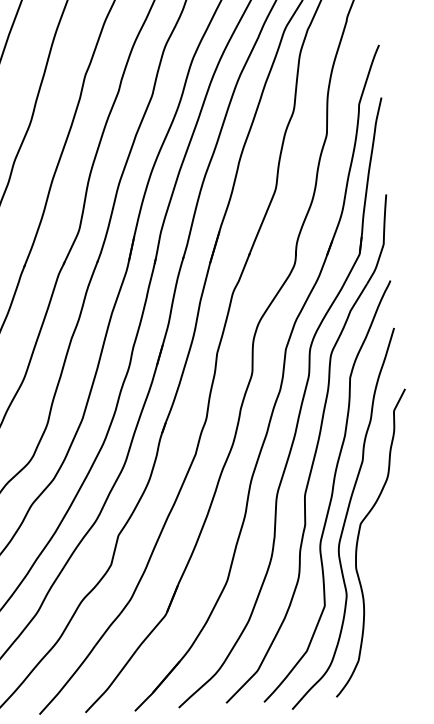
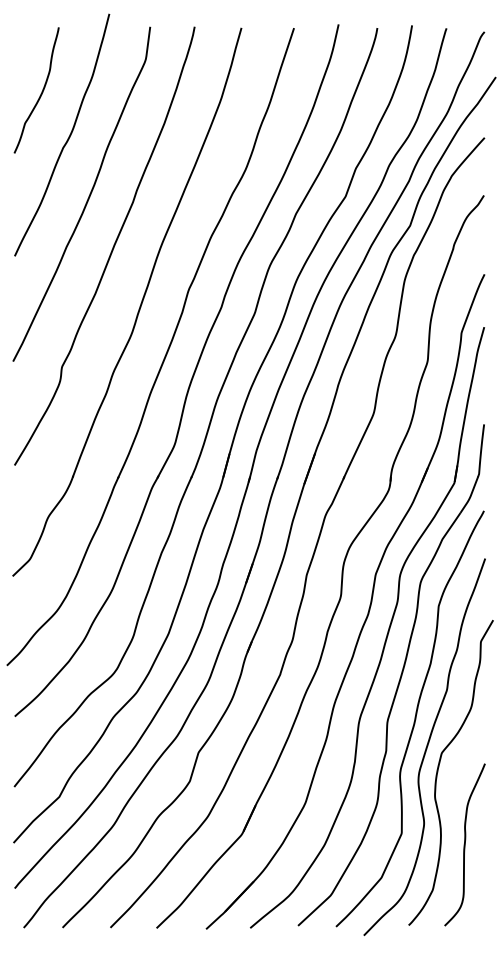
curve: (387, 613) -> (464, 844), added

